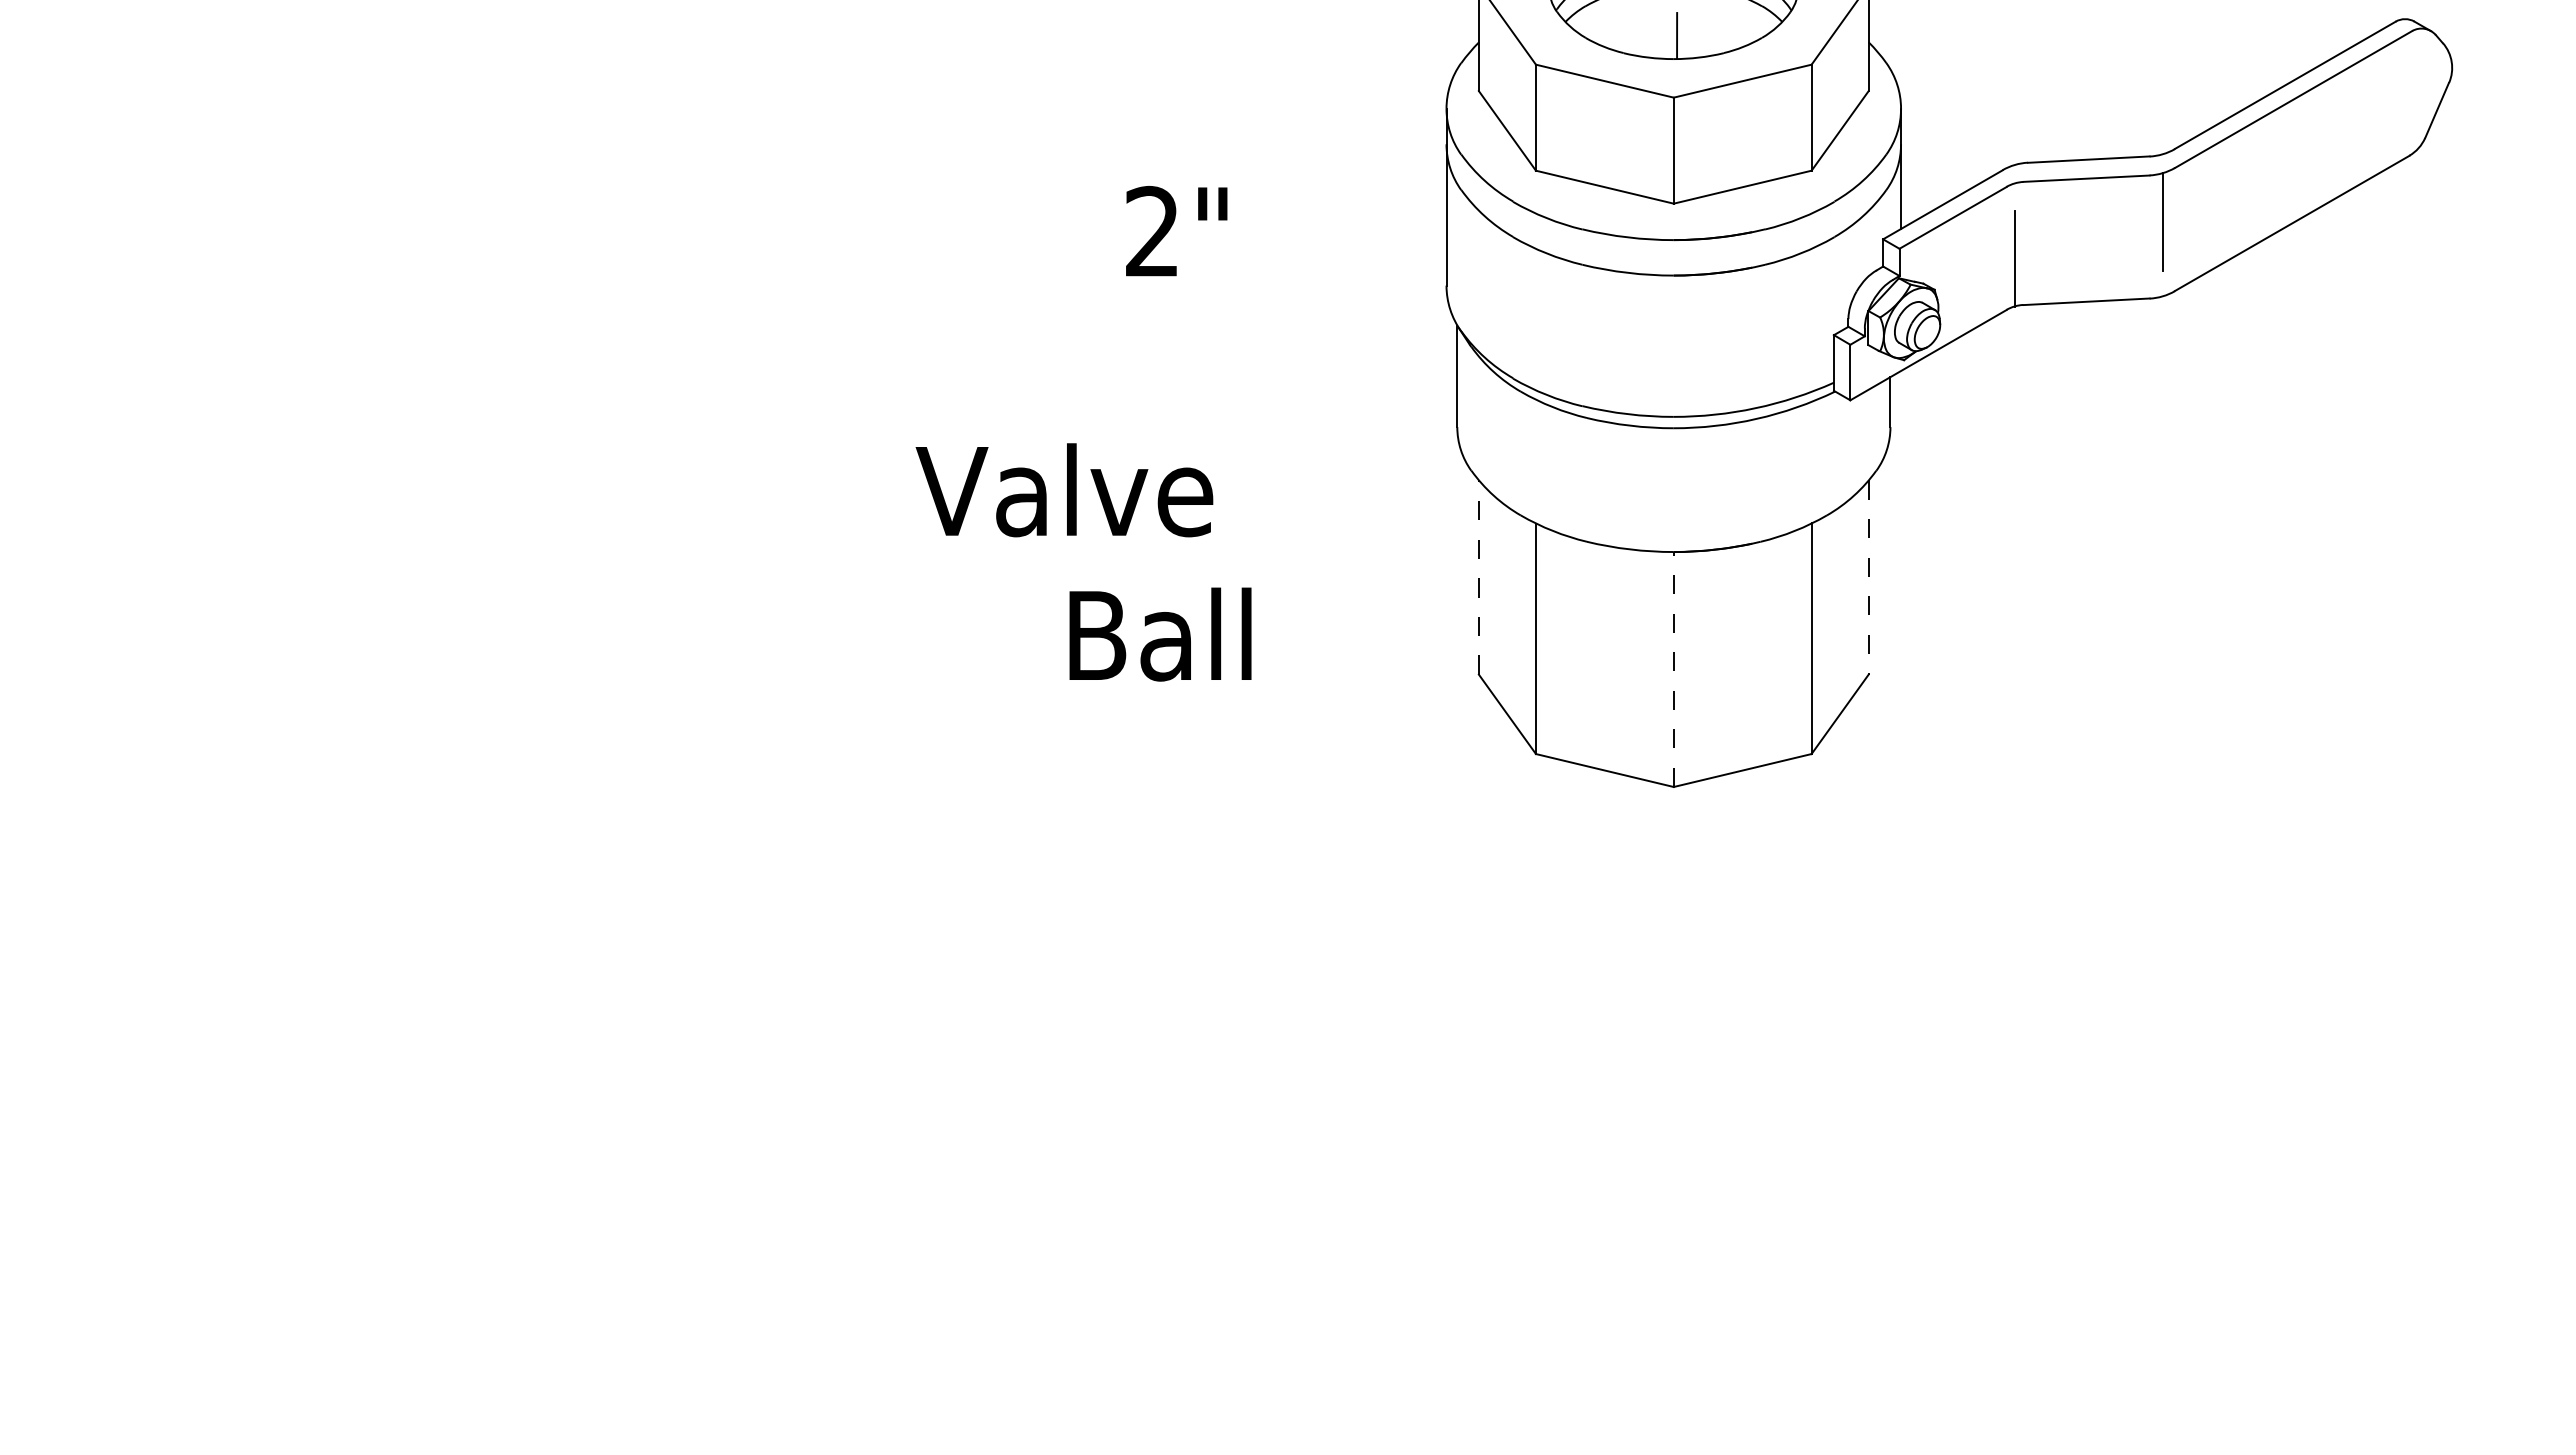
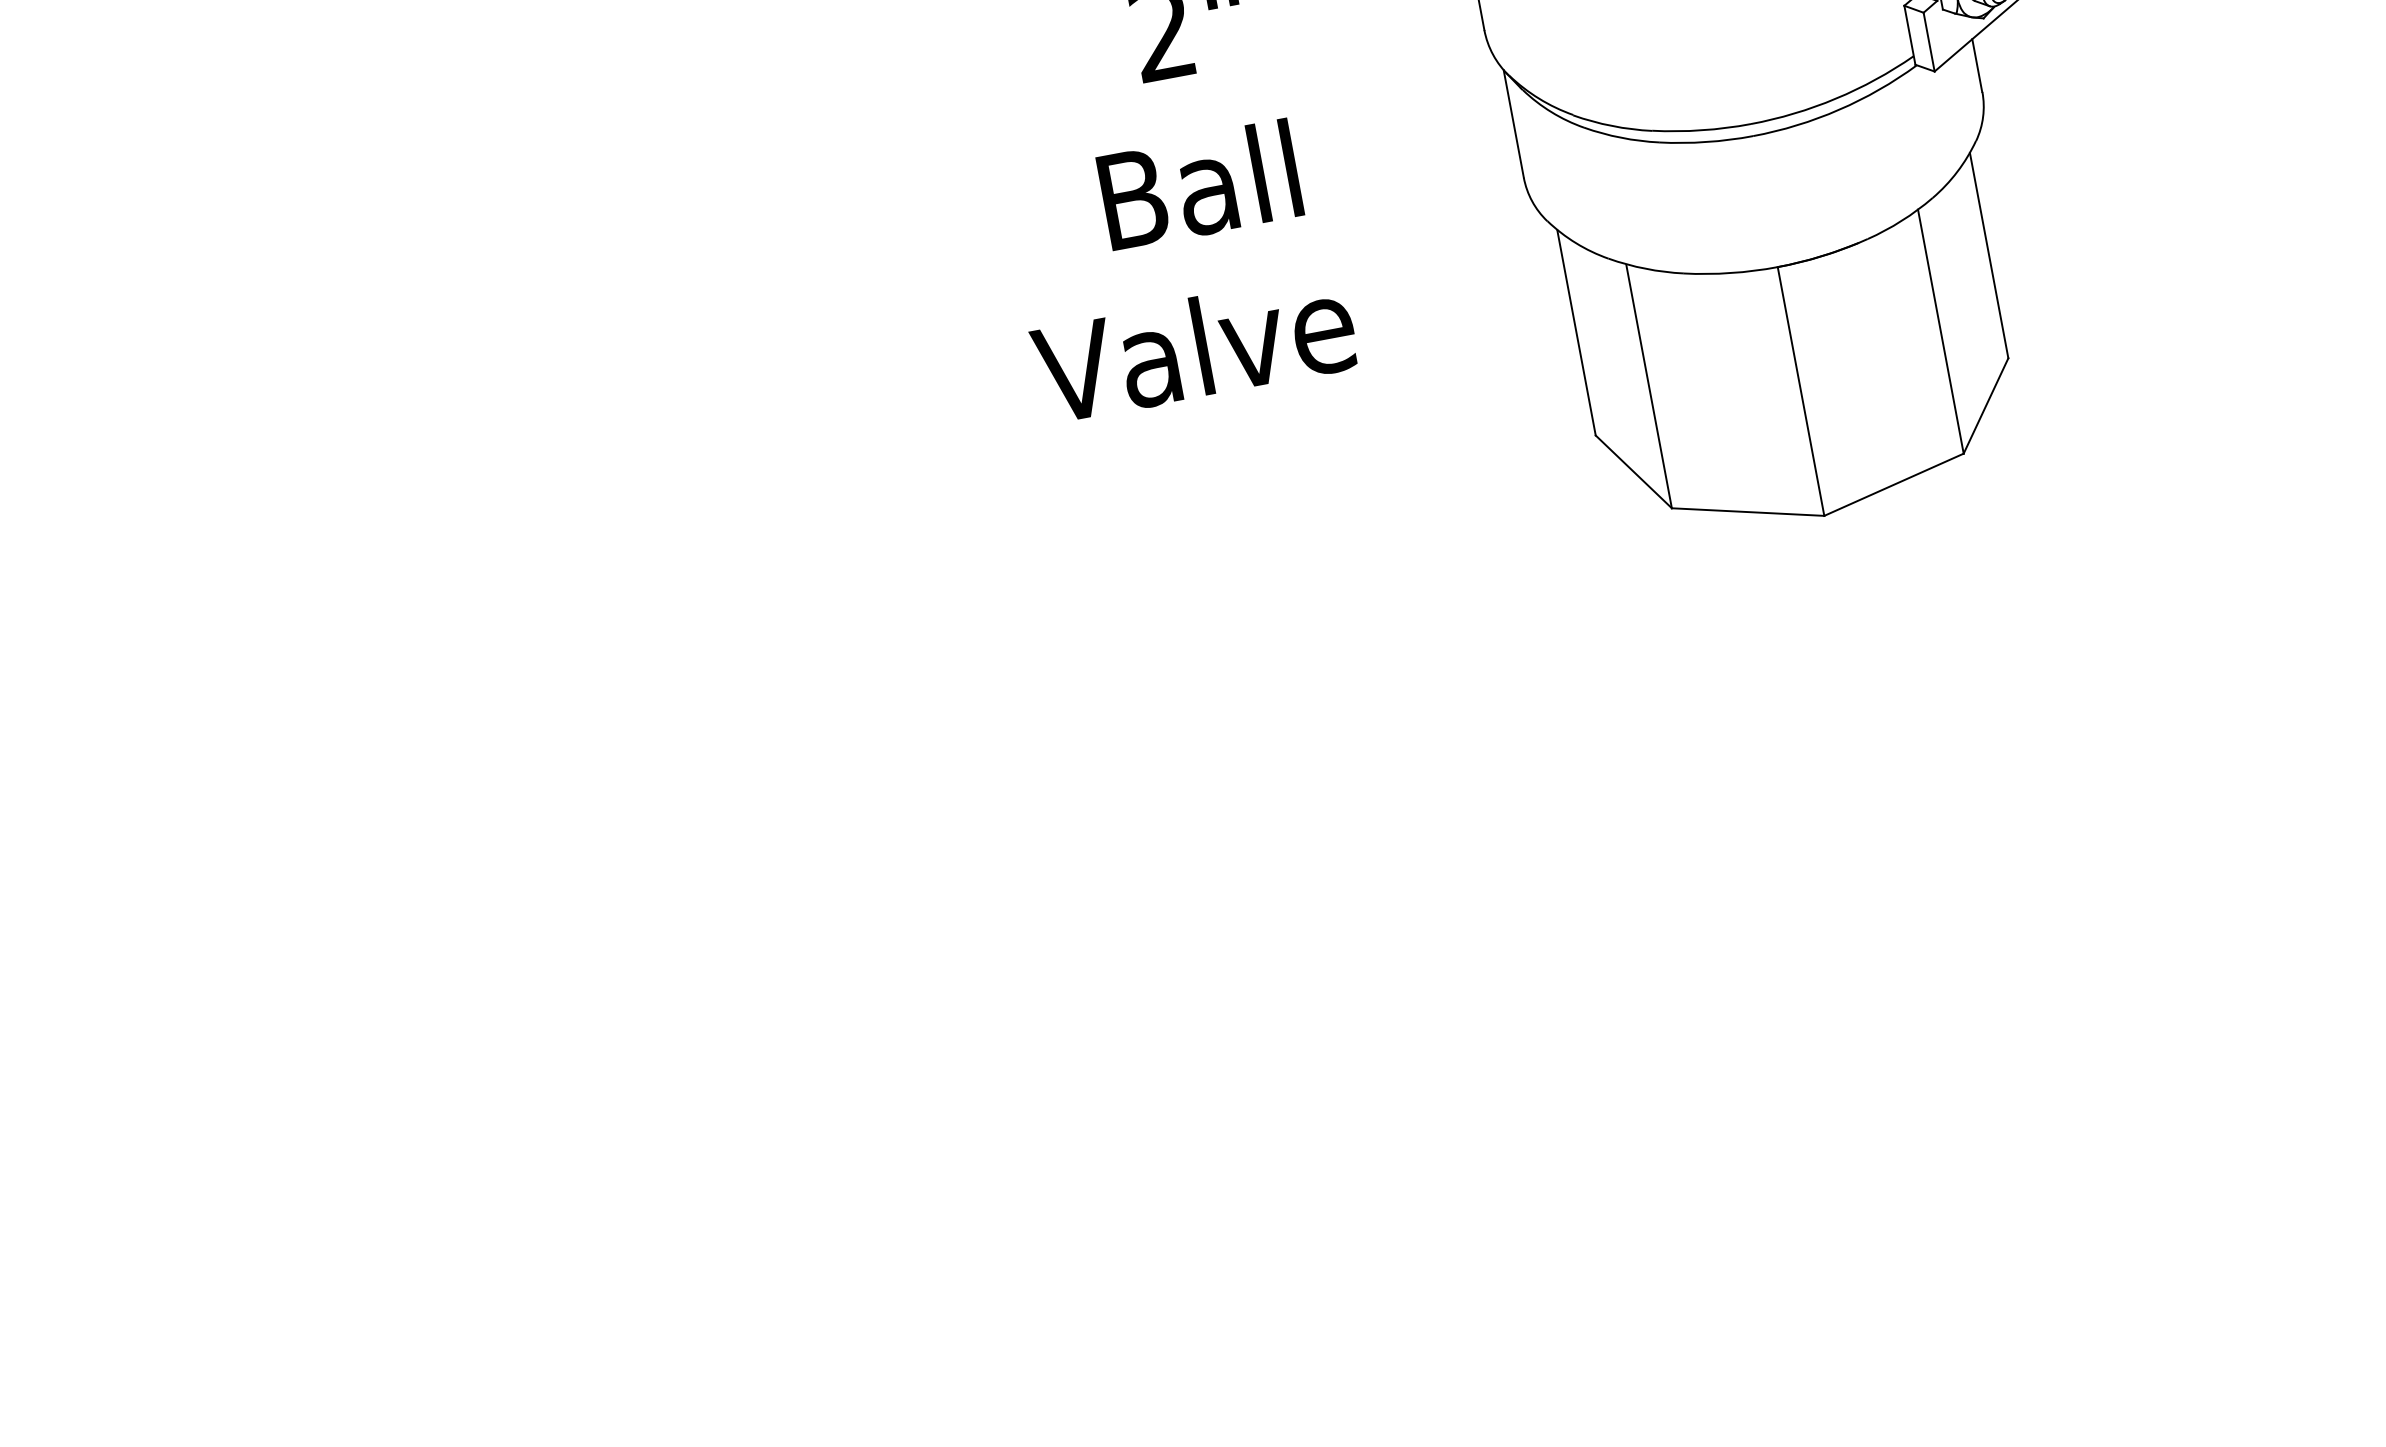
text: (1064, 490) -> (1194, 348), moved
line: (1478, 577) -> (1576, 332), dashed -> solid
line: (1868, 578) -> (1989, 256), dashed -> solid
text: (1160, 634) -> (1200, 185), moved
line: (1673, 669) -> (1800, 391), dashed -> solid

